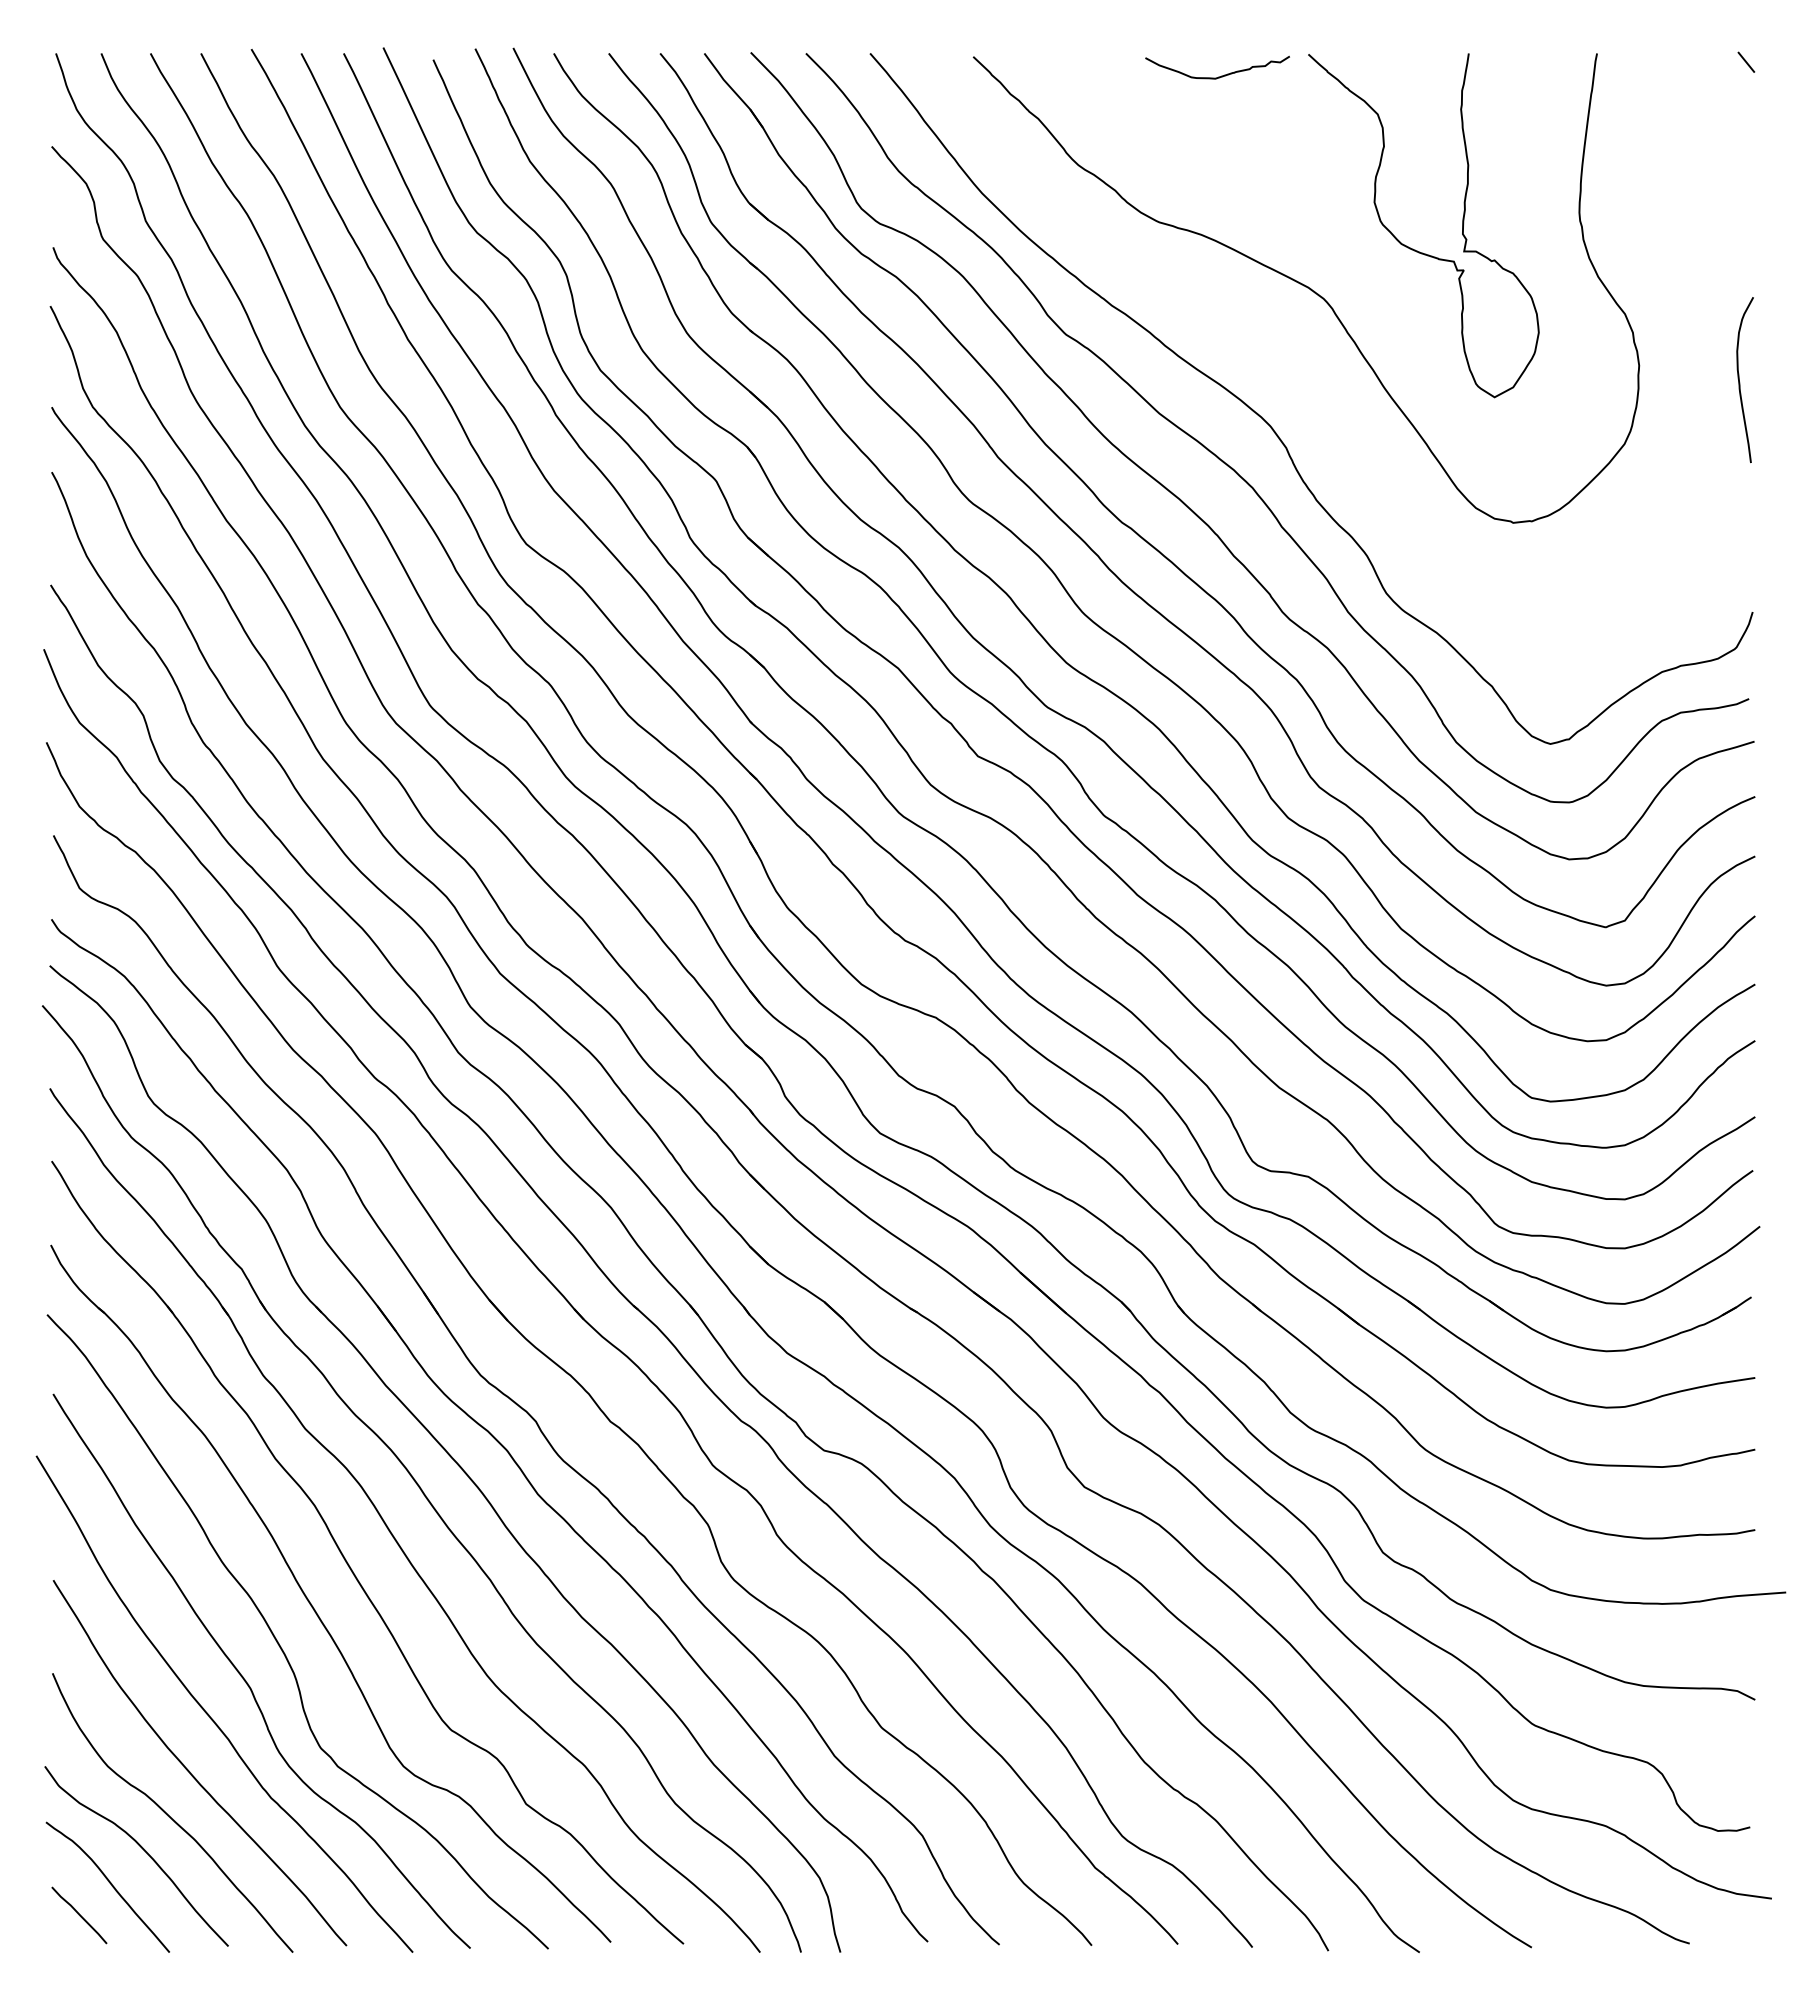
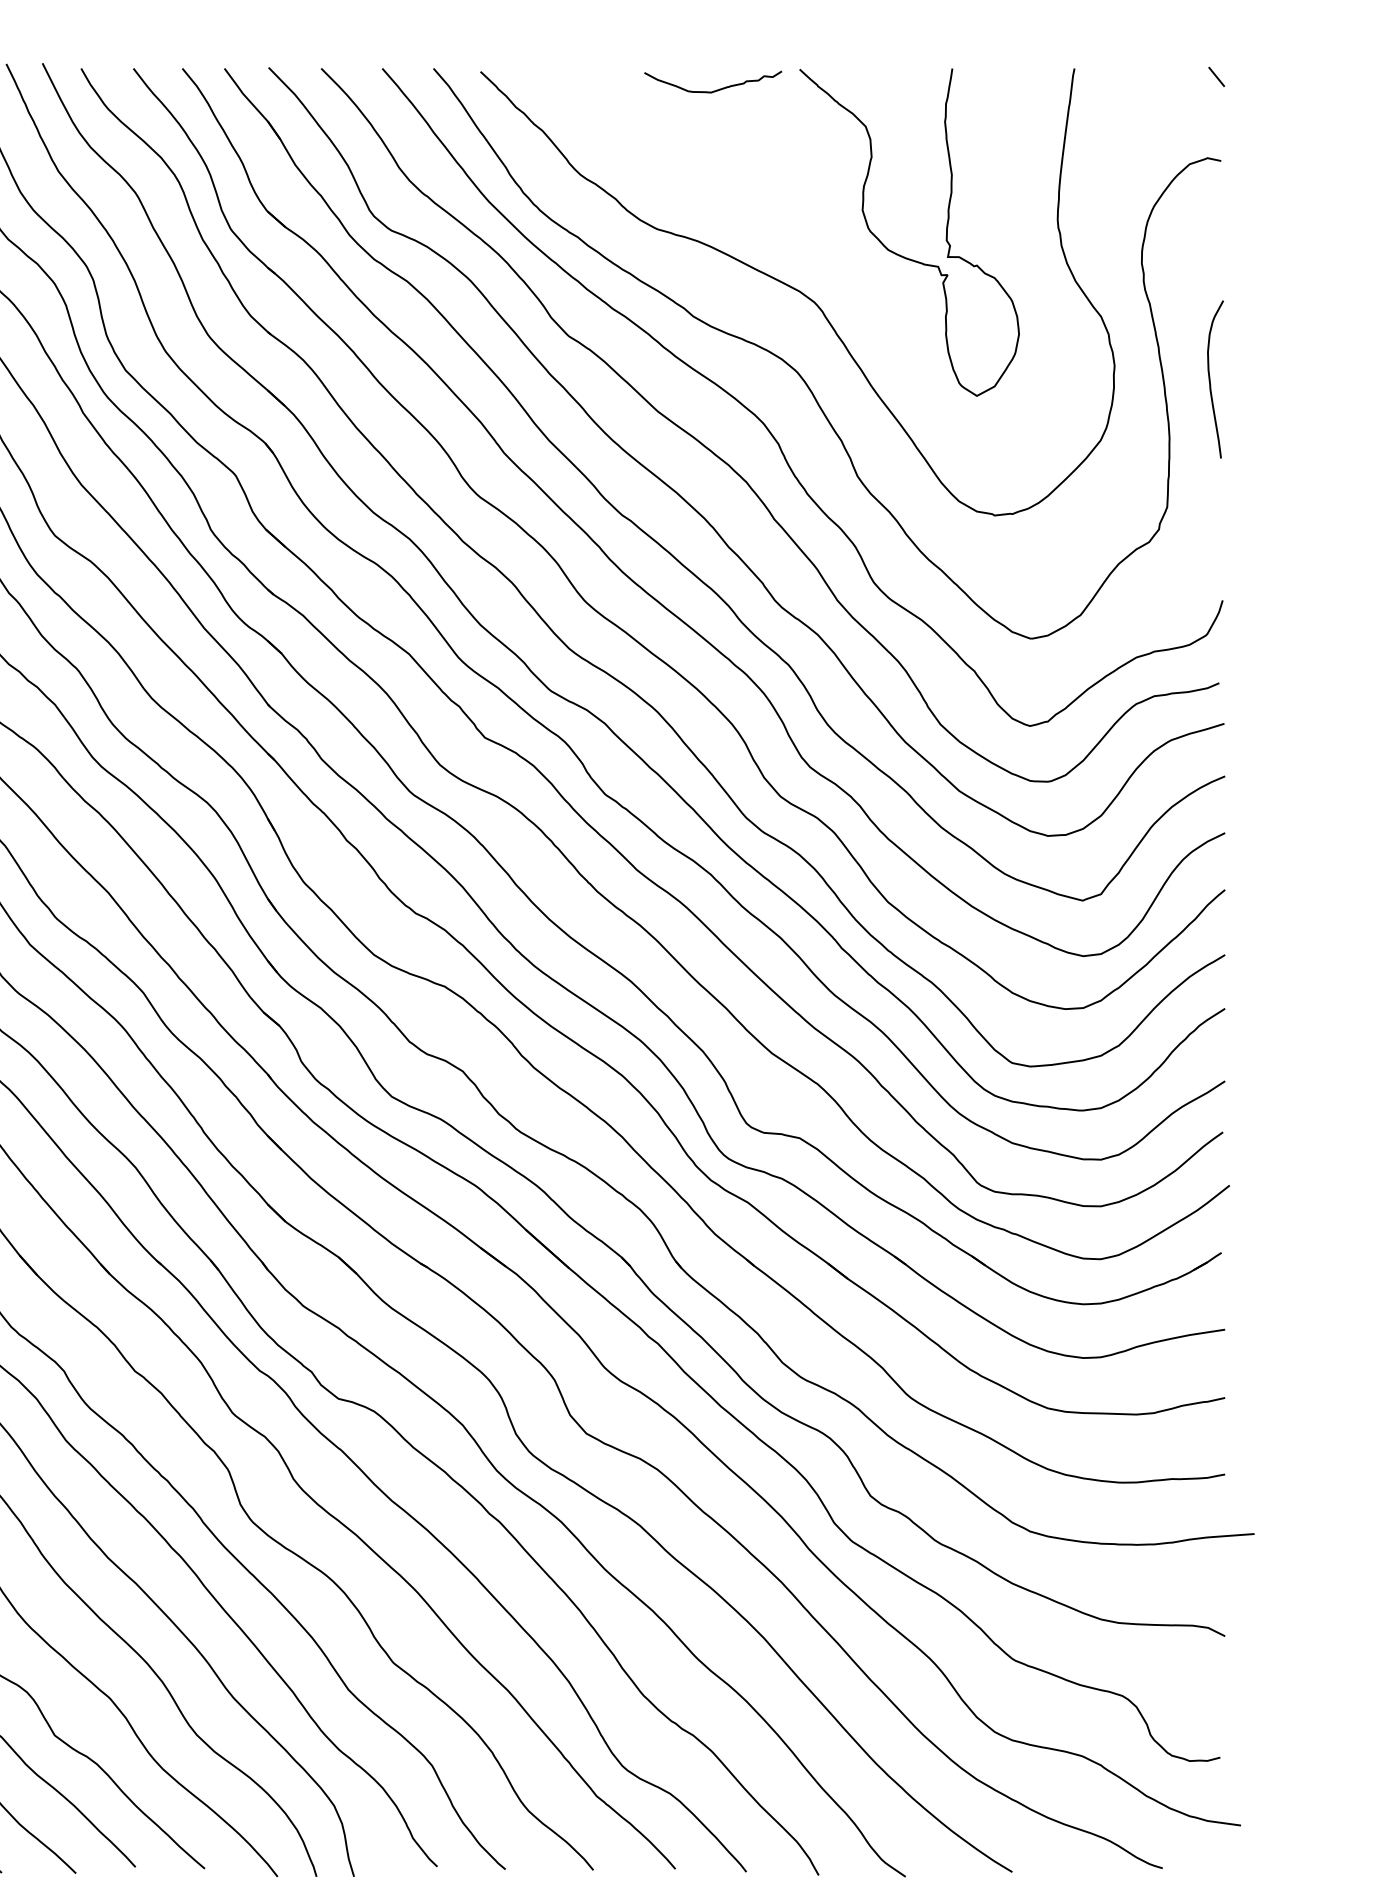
curve: (1307, 372) -> (798, 372), added

